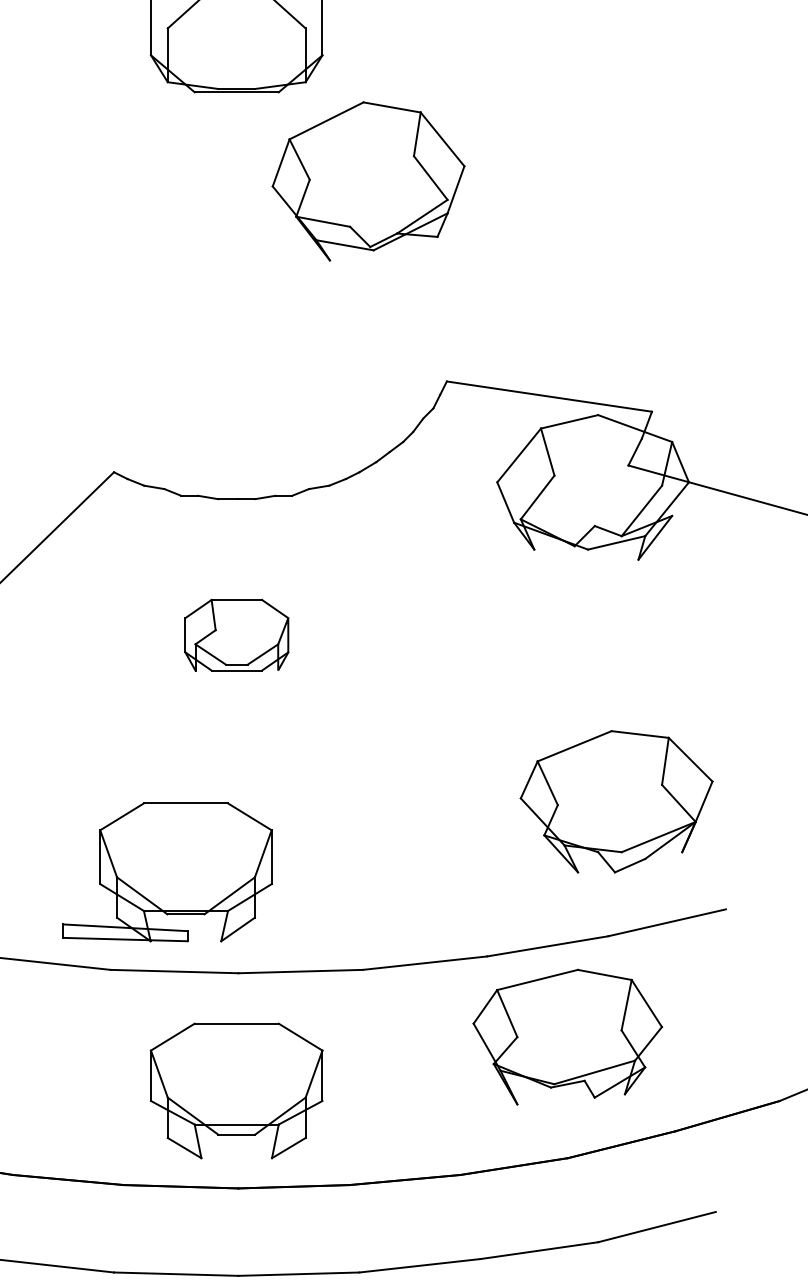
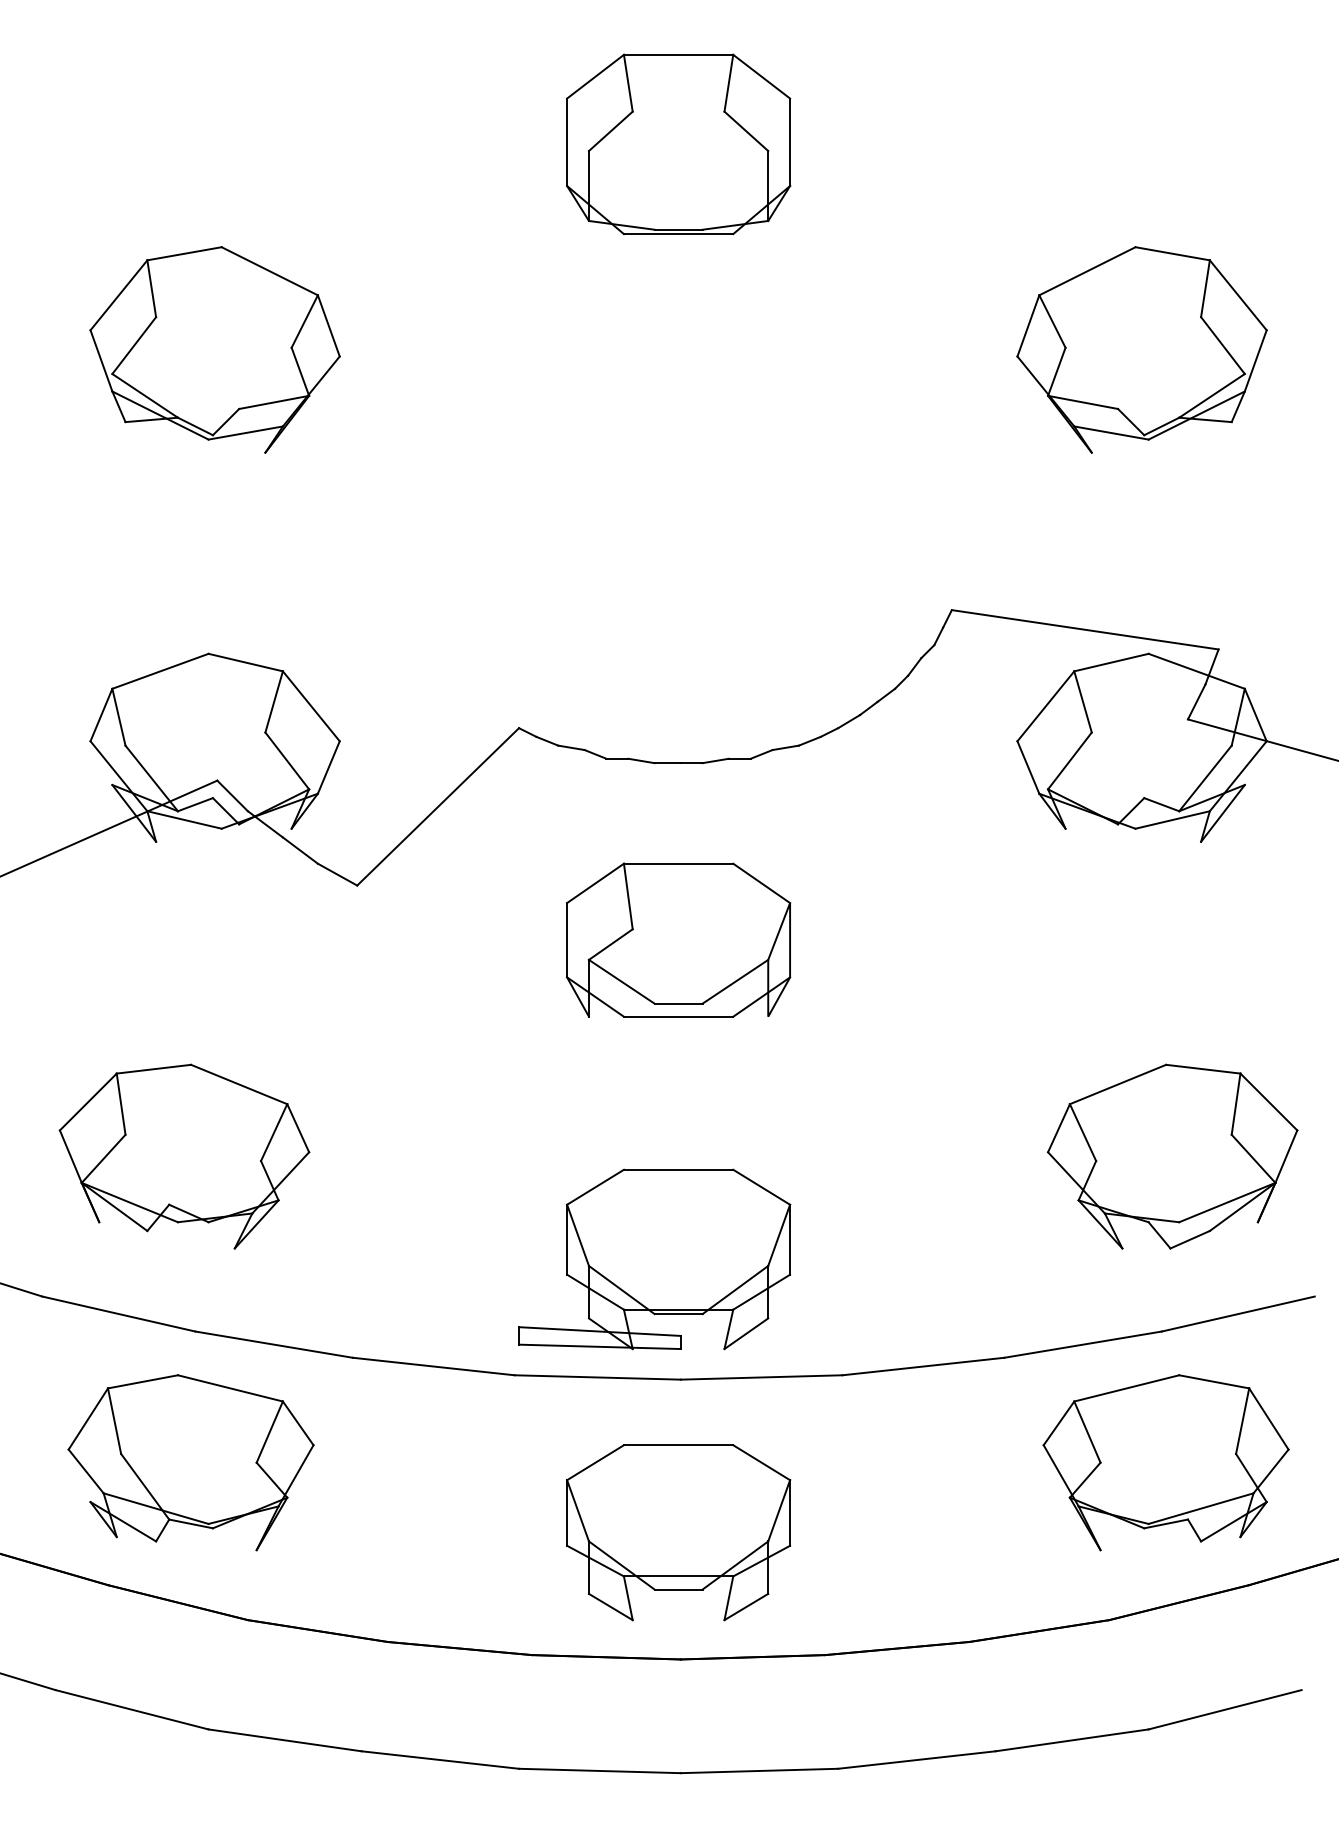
part: (368, 181) -> (1141, 349), moved
part: (236, 634) -> (678, 939), size x1.67
part: (167, 872) -> (654, 1259), moved
part: (567, 1036) -> (1165, 1462), moved

